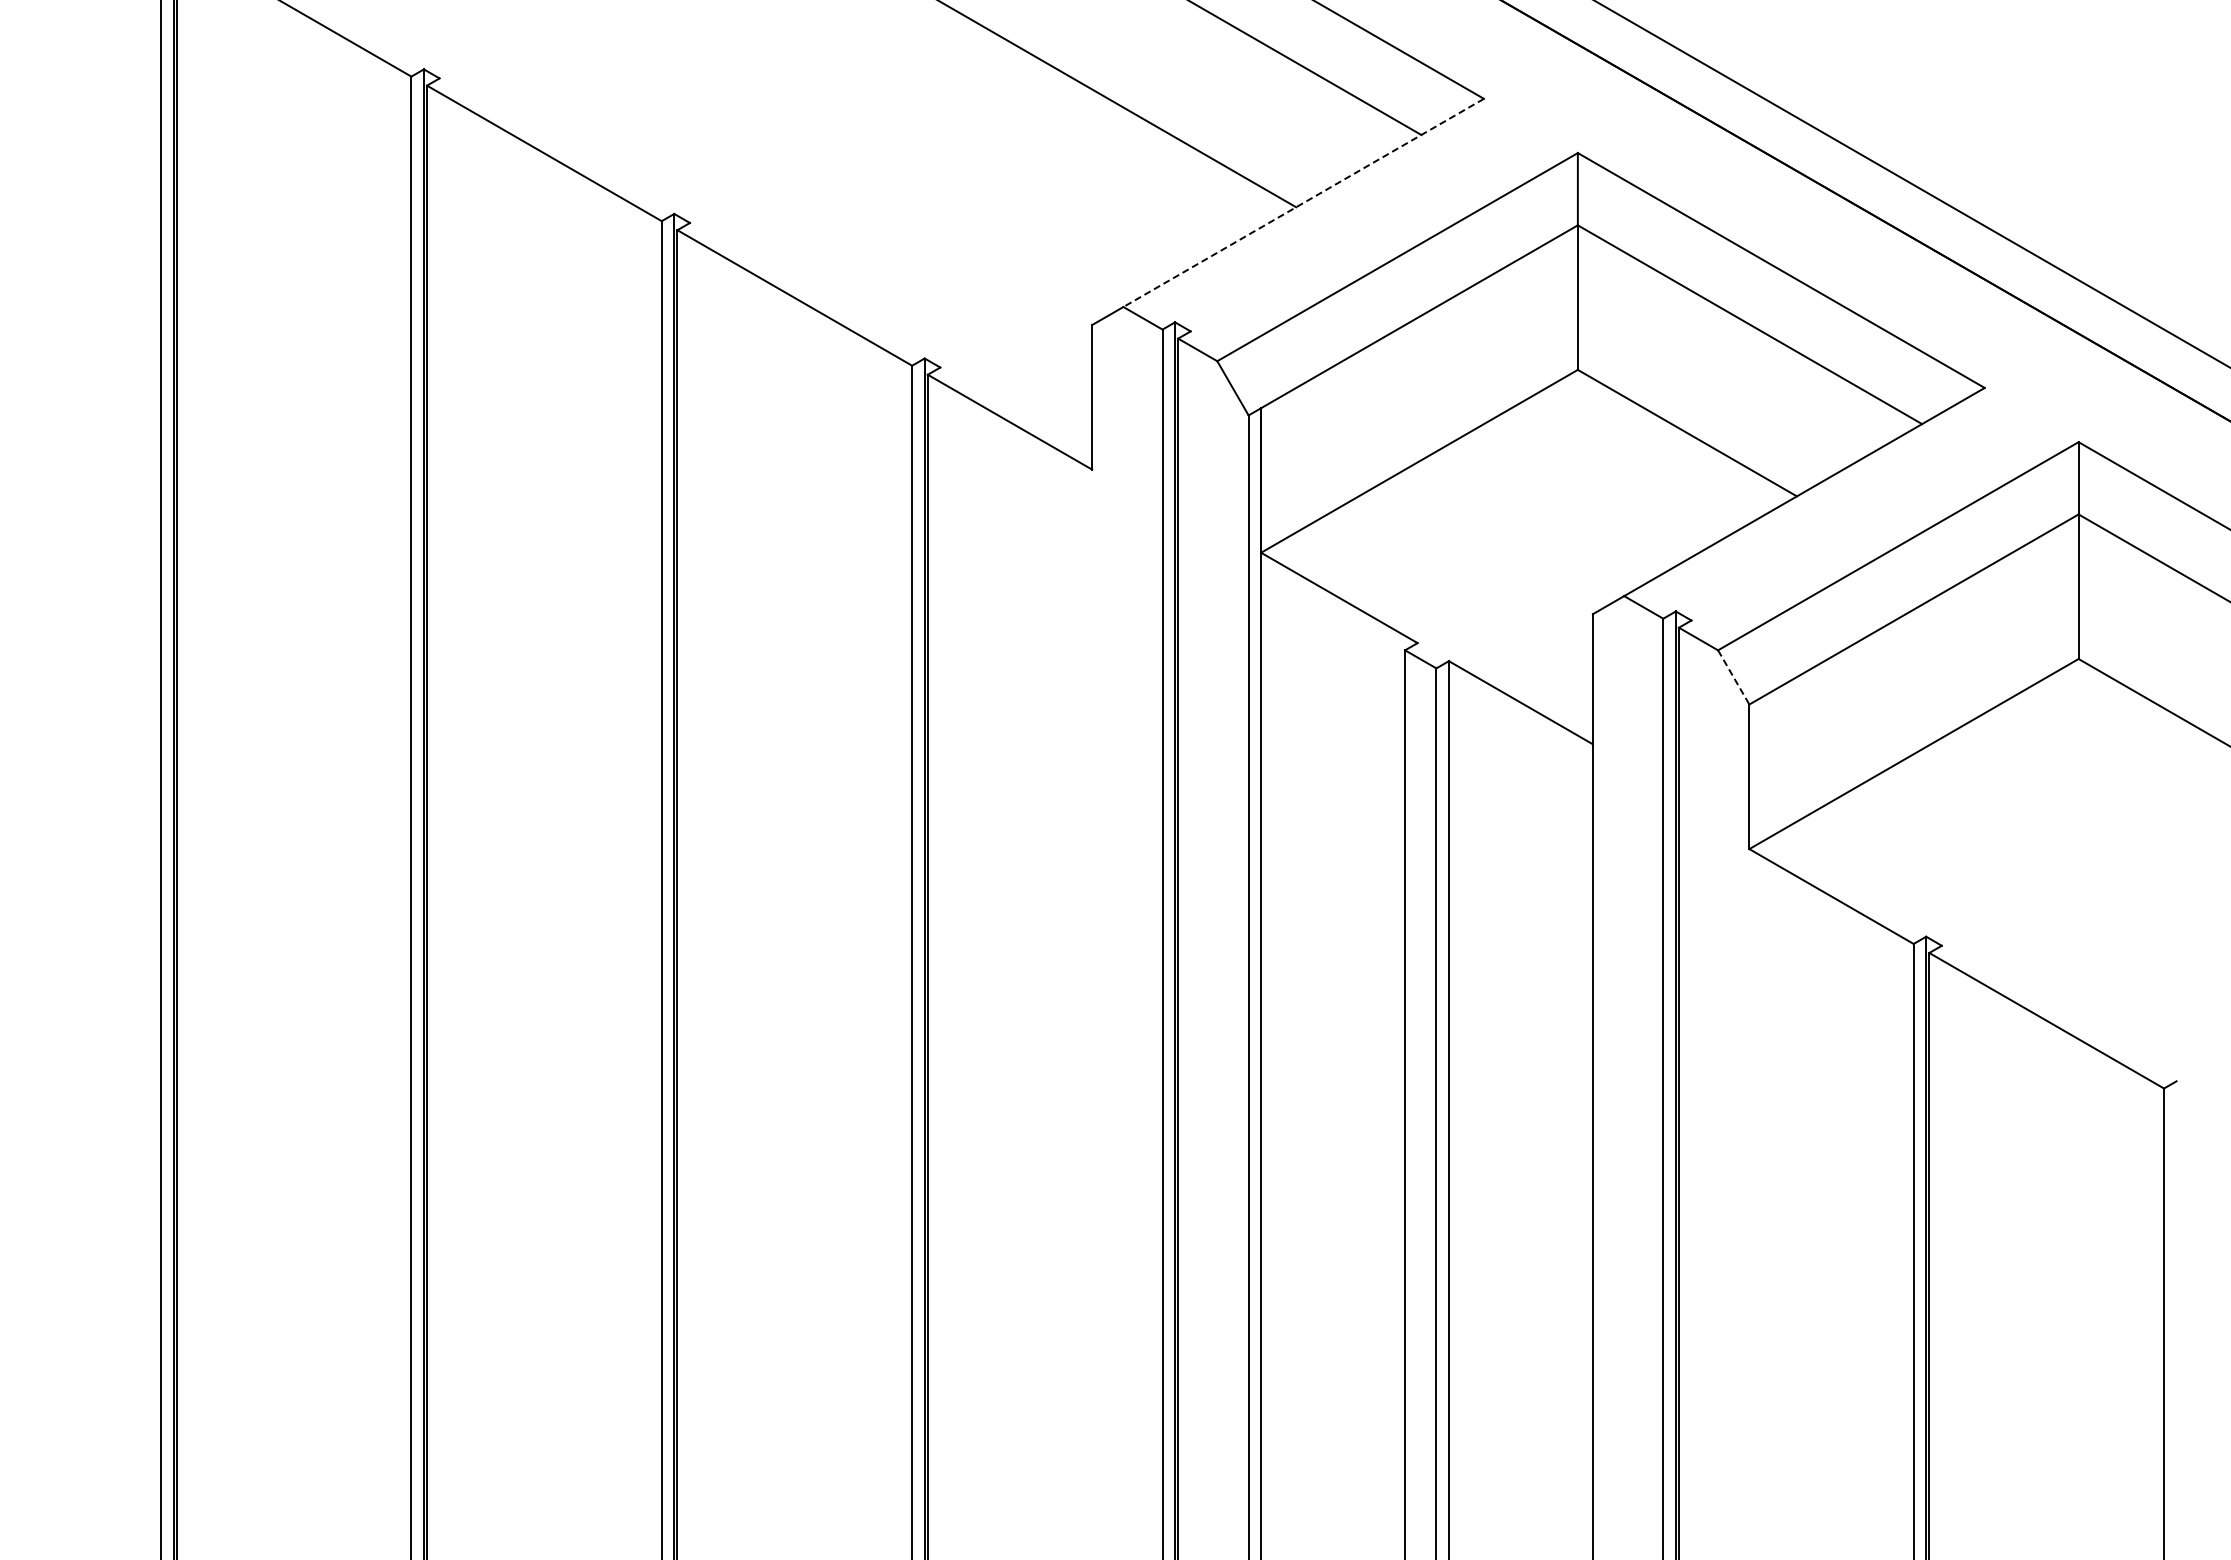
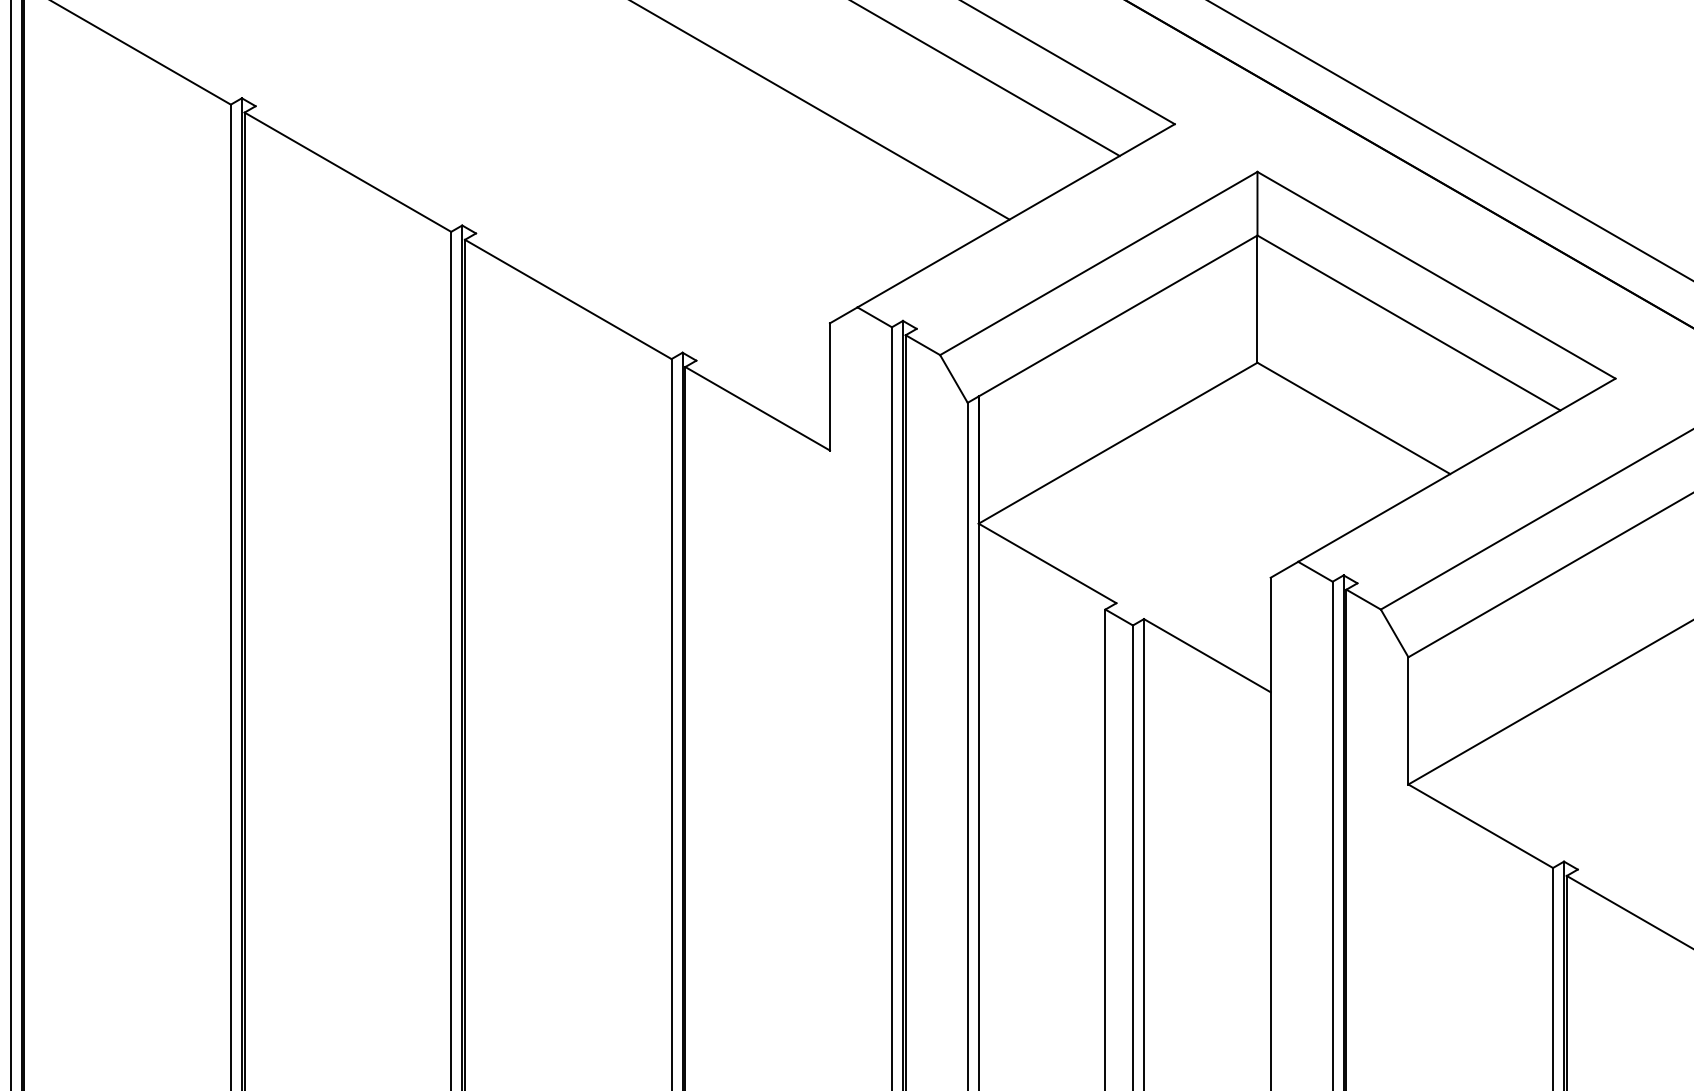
line: (1303, 203) -> (1016, 216), dashed -> solid
line: (1733, 677) -> (1394, 633), dashed -> solid

